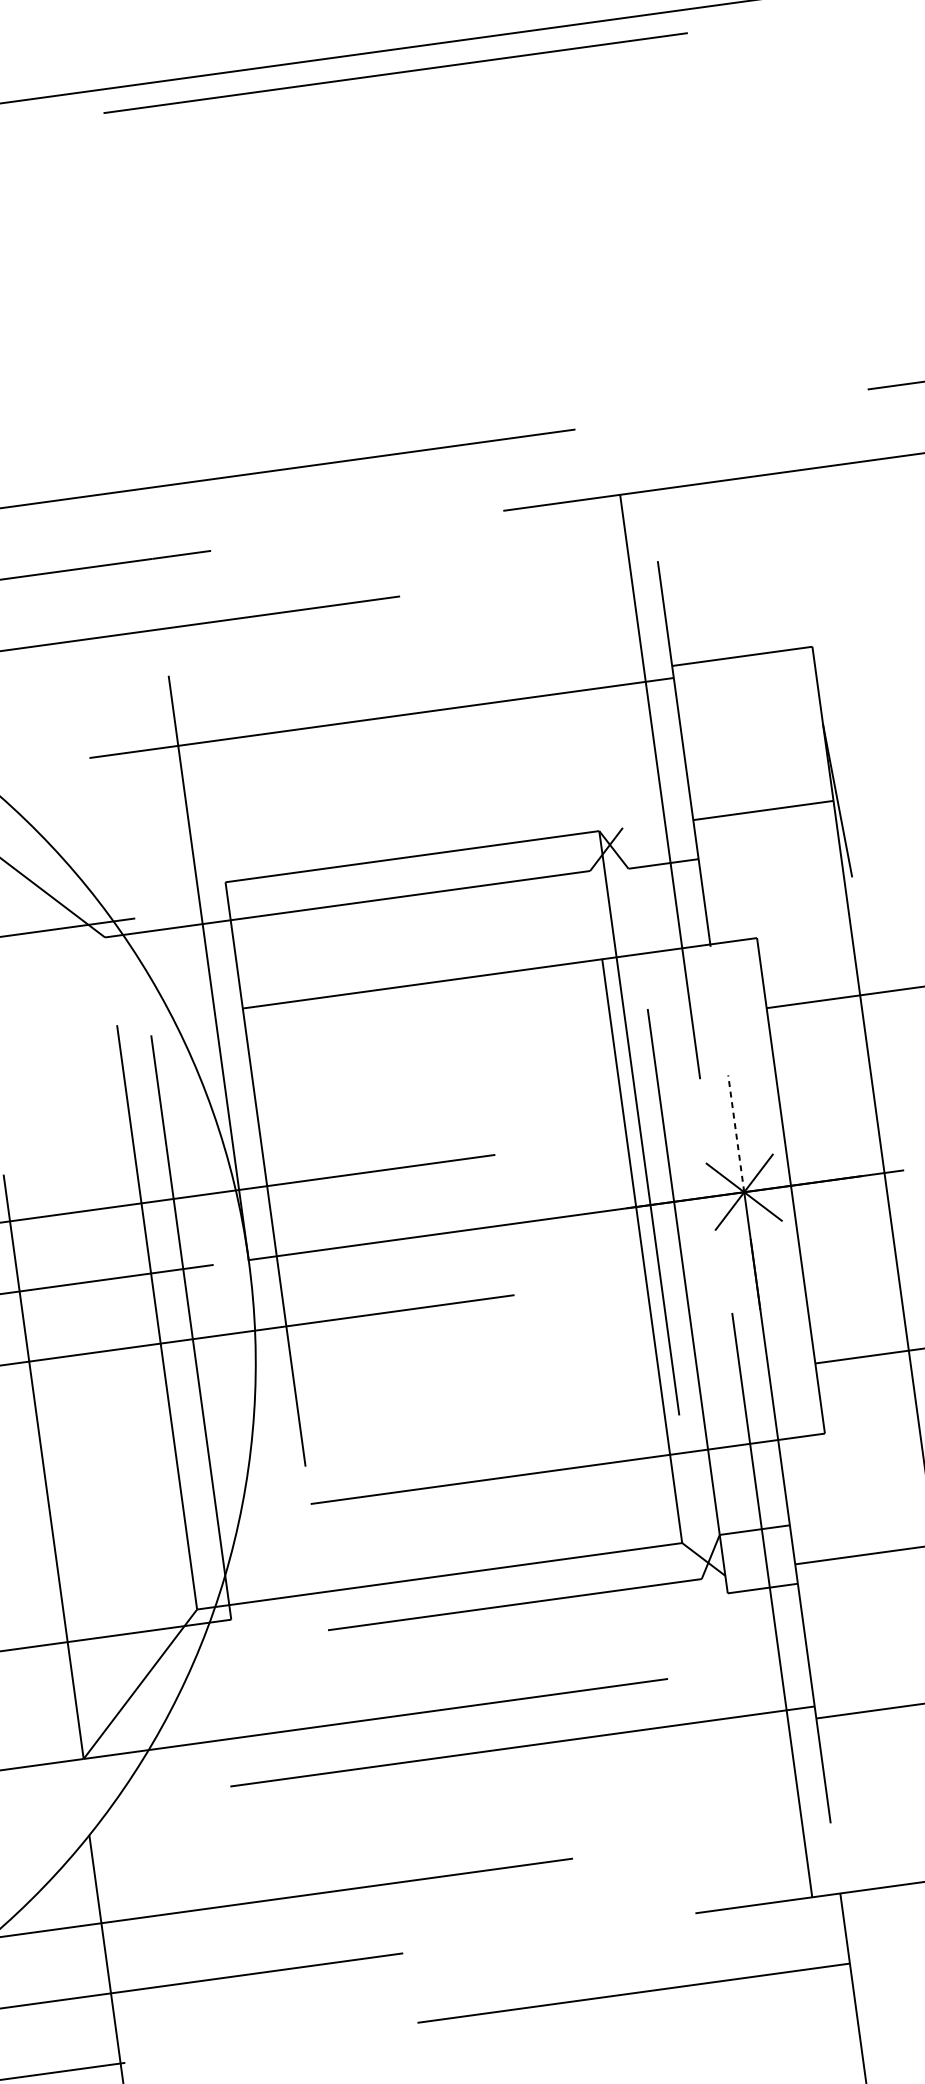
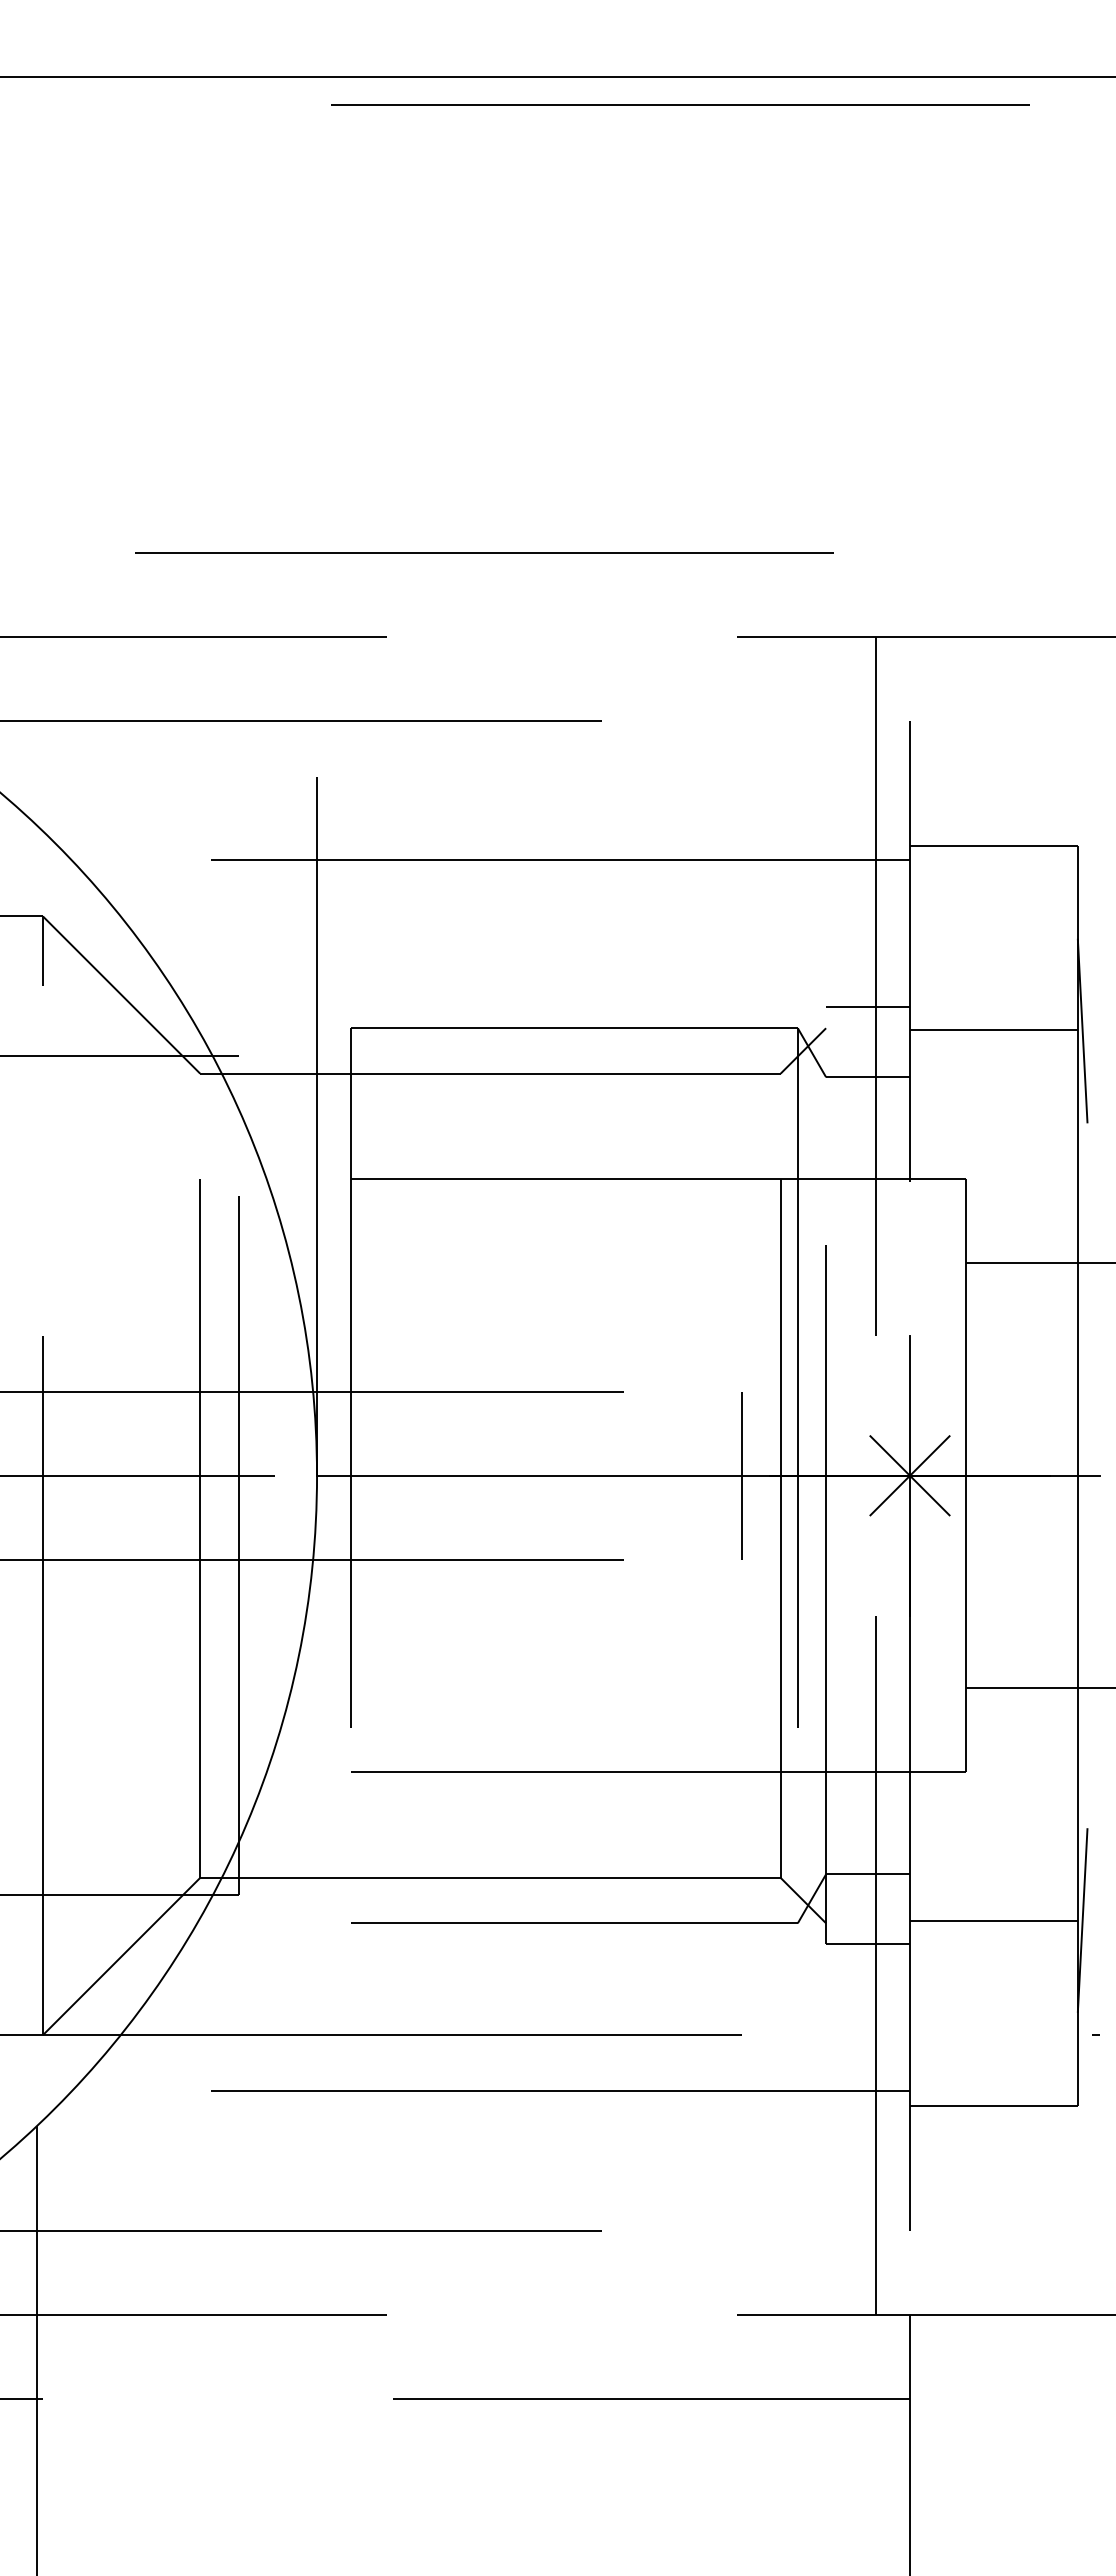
line: (655, 805) -> (868, 1007), added
line: (736, 1133) -> (910, 1405), dashed -> solid
line: (604, 1211) -> (742, 1475), added

